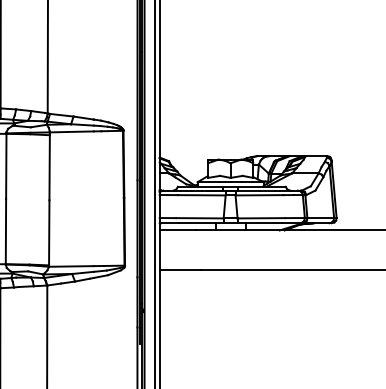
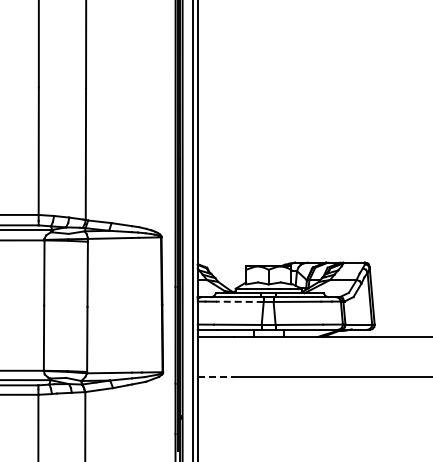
line: (201, 194) -> (239, 301), solid -> dashed
line: (180, 269) -> (218, 376), solid -> dashed

